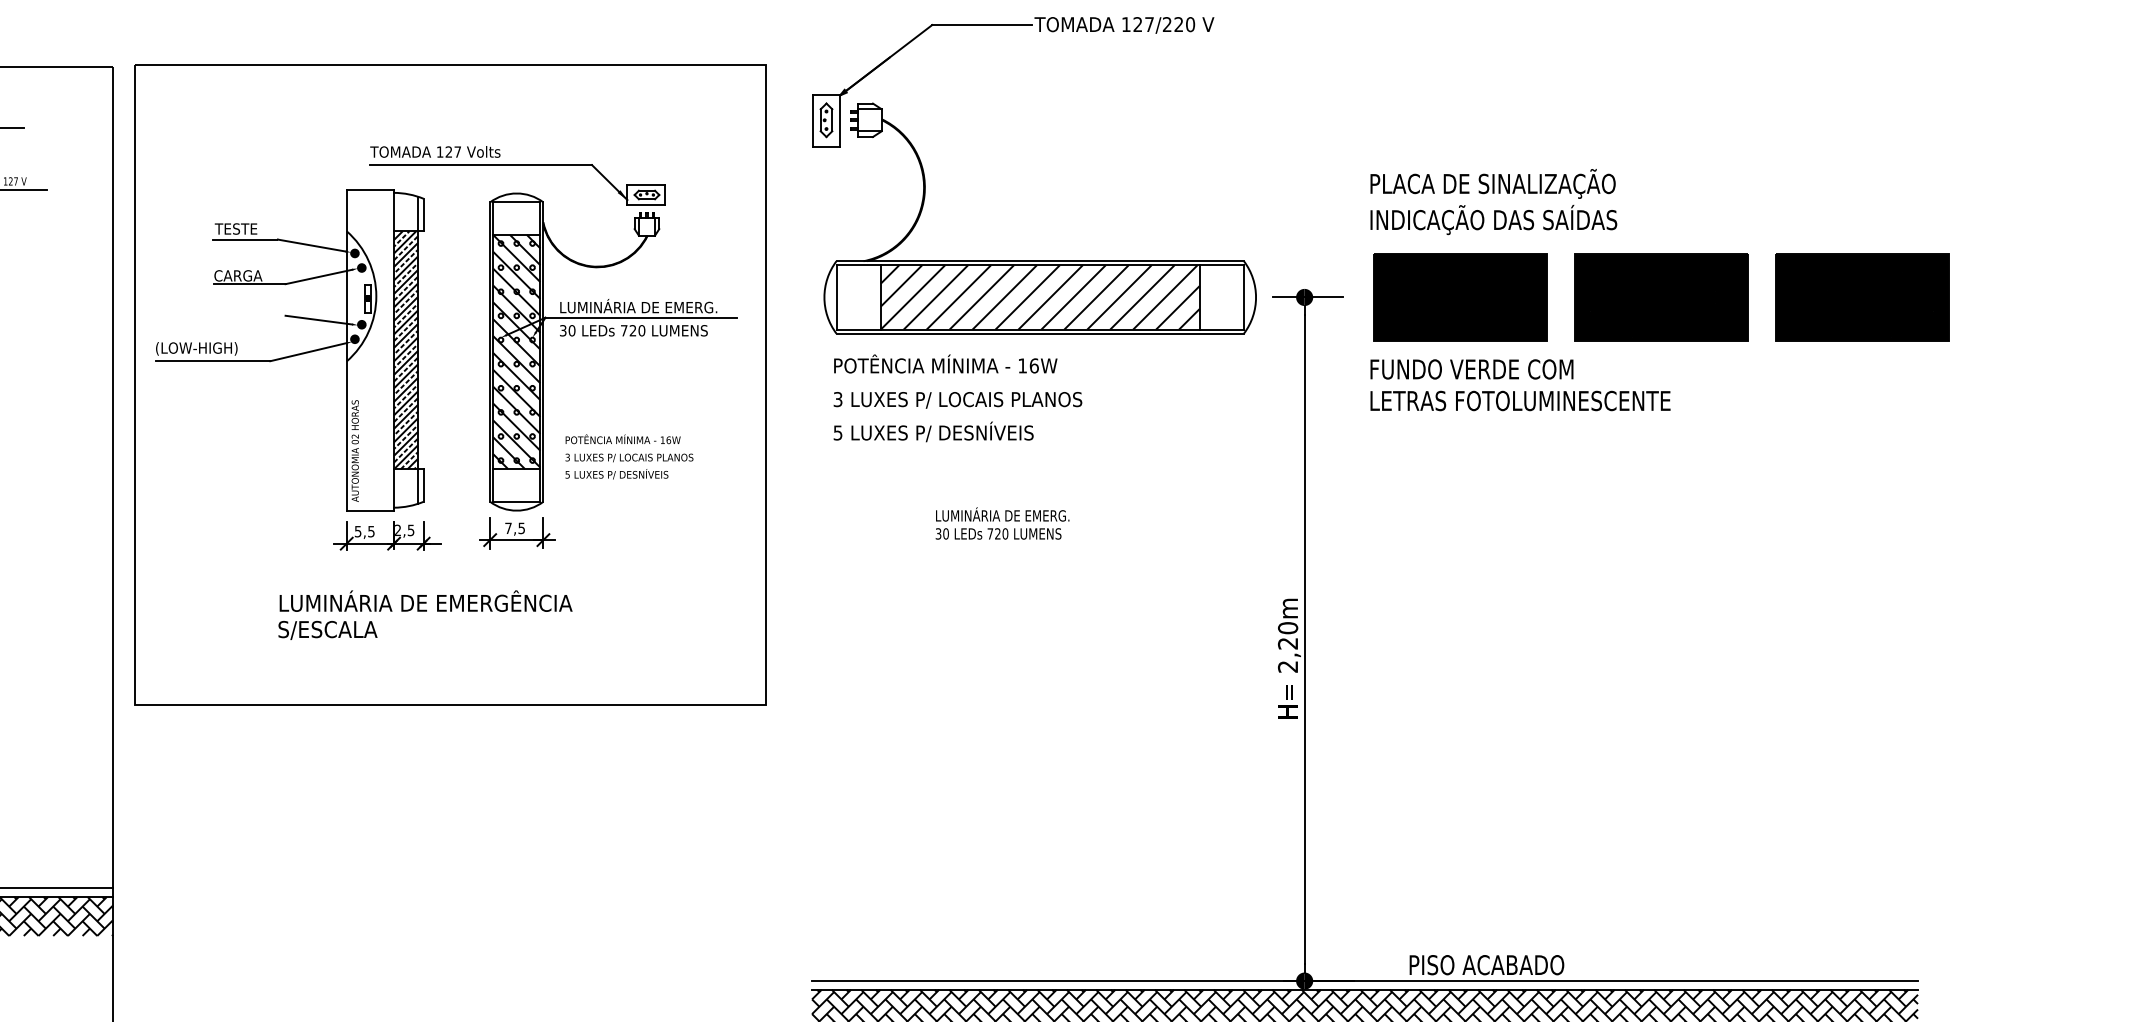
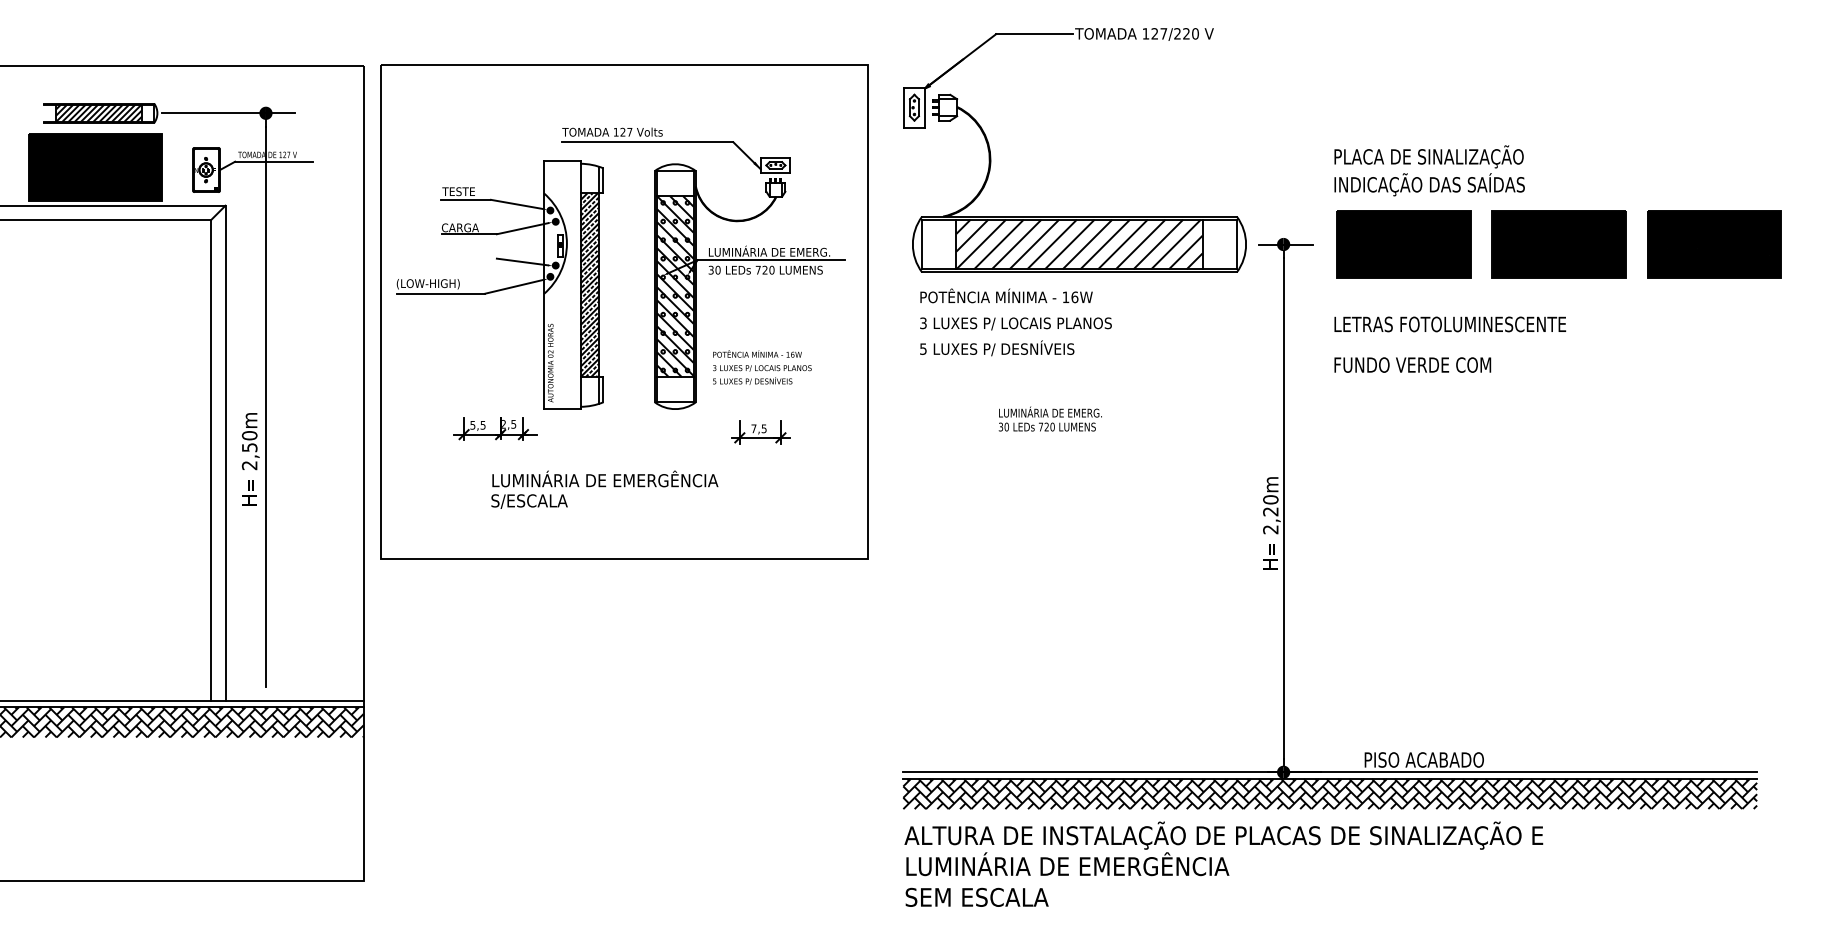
text: (1471, 368) -> (1412, 364), moved
part: (516, 533) -> (760, 432), moved
part: (387, 535) -> (495, 428), moved

